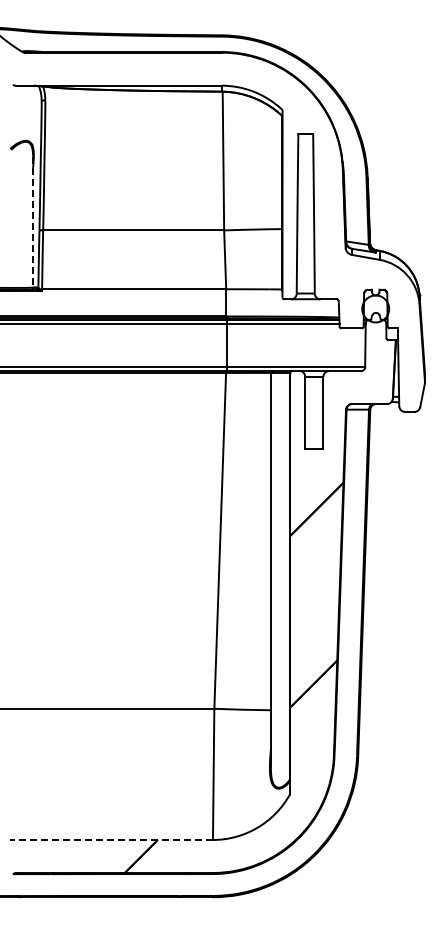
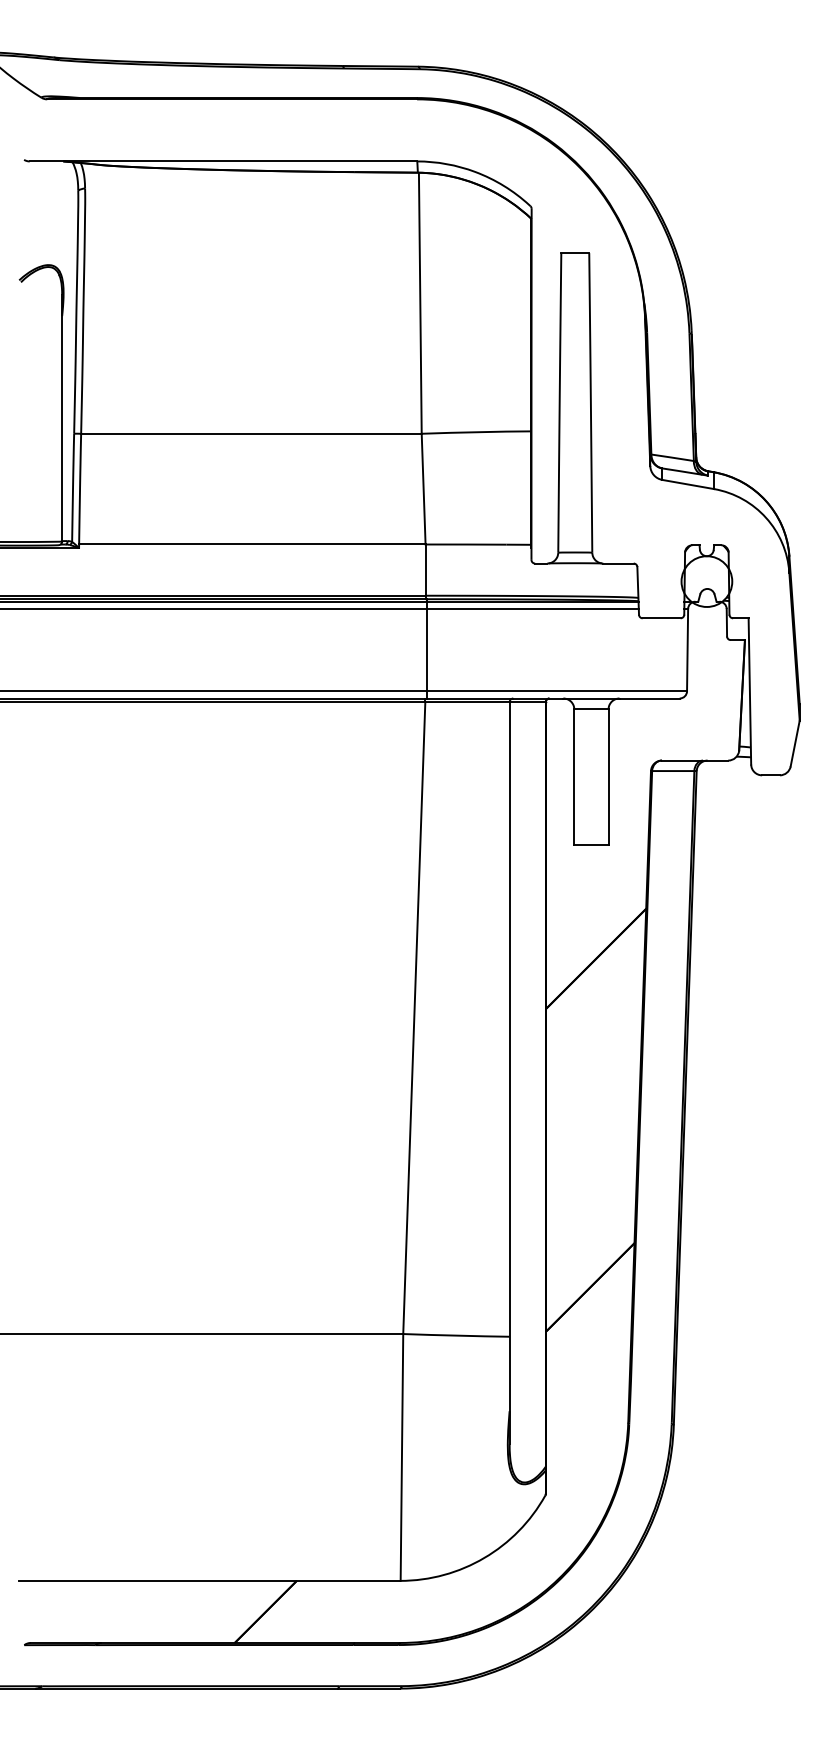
line: (33, 222) -> (62, 418), dashed -> solid
line: (110, 840) -> (207, 1581), dashed -> solid

